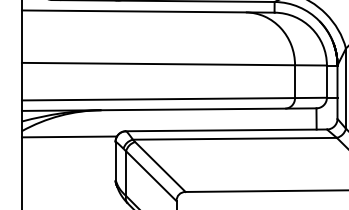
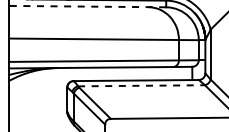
line: (148, 11) -> (87, 6), solid -> dashed
line: (69, 136) -> (38, 84), removed
line: (236, 138) -> (142, 85), solid -> dashed

